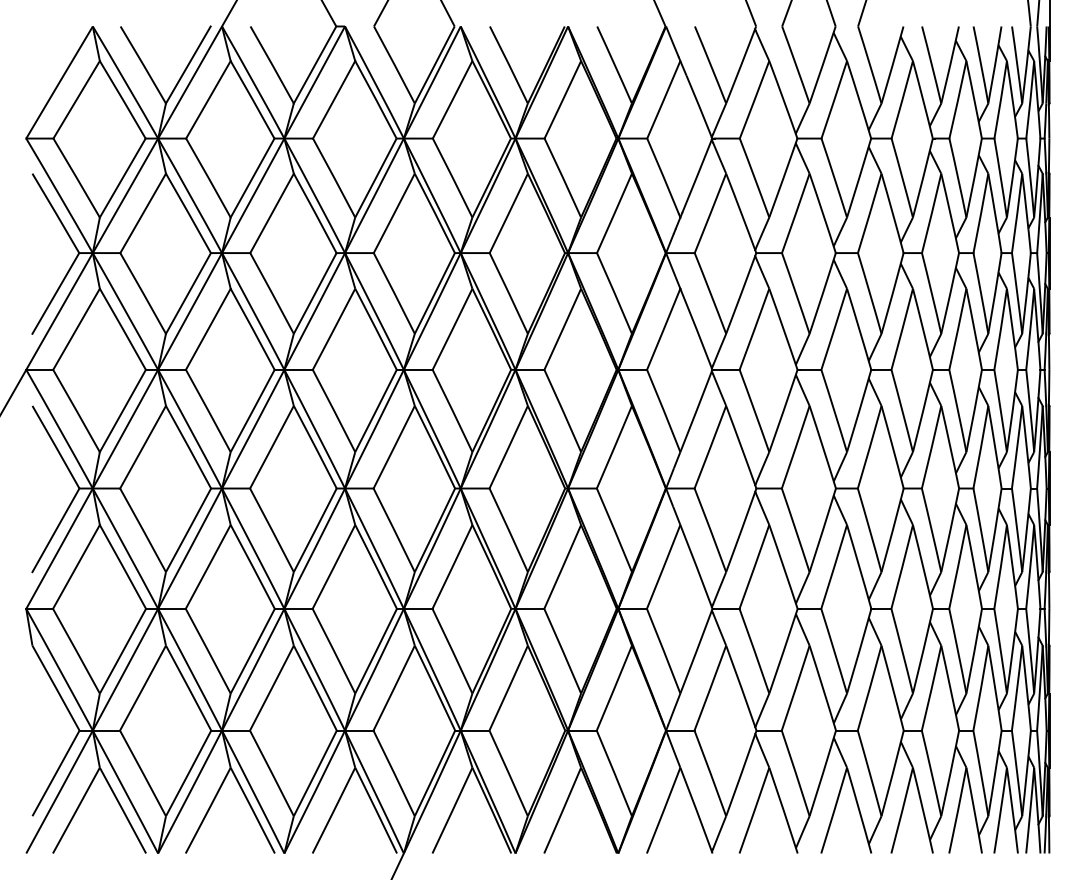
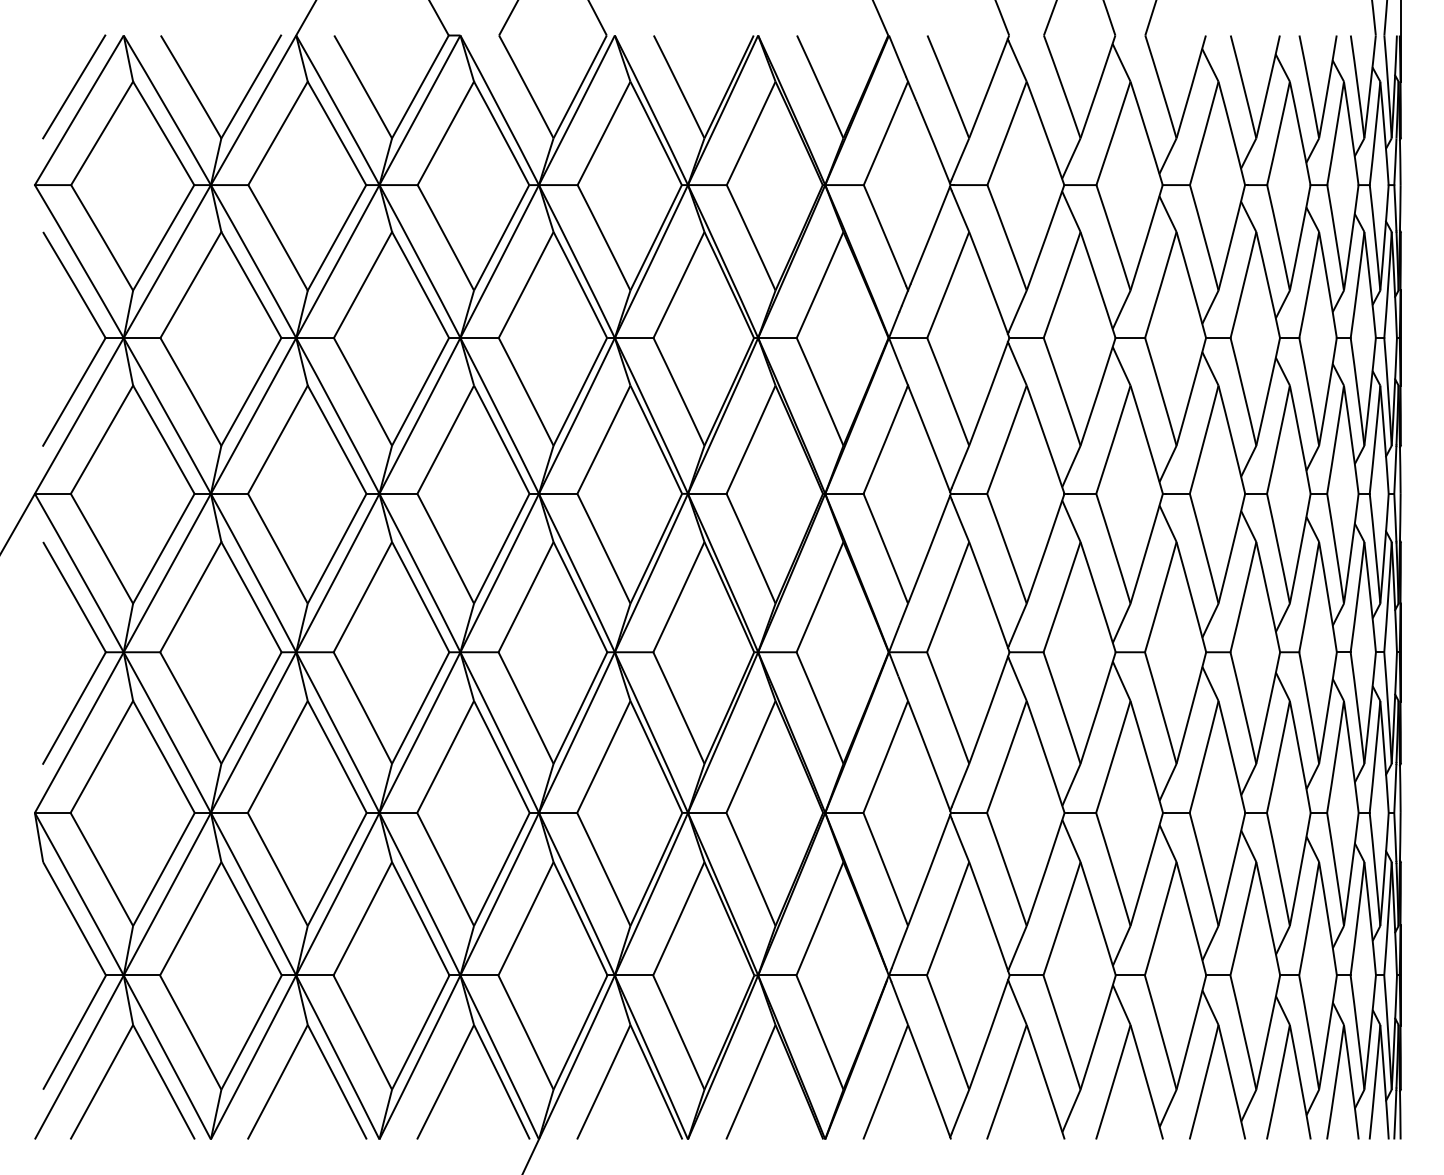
line: (55, 64) -> (73, 86), added

